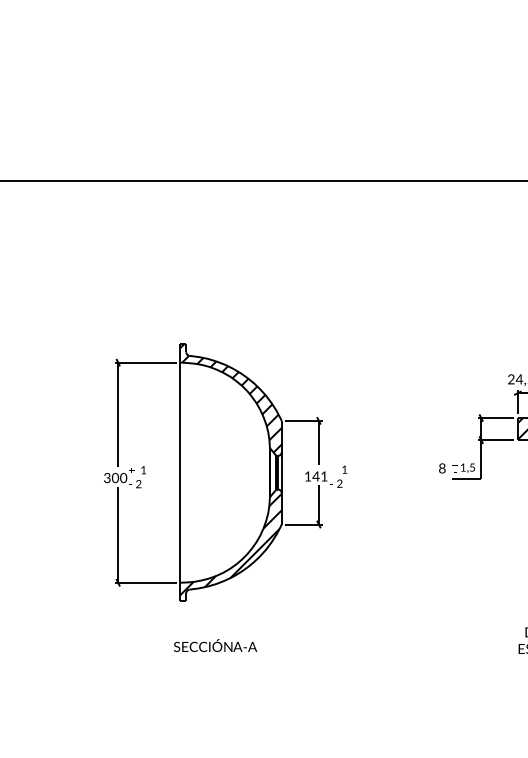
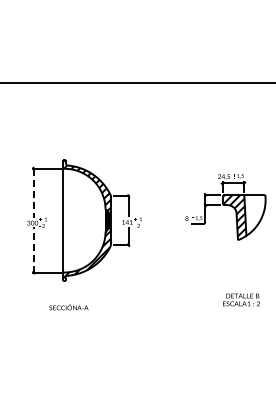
line: (117, 415) -> (33, 193), solid -> dashed
line: (117, 533) -> (33, 249), solid -> dashed
text: (214, 646) -> (68, 307), moved

